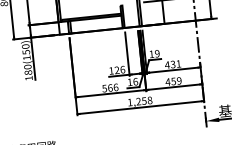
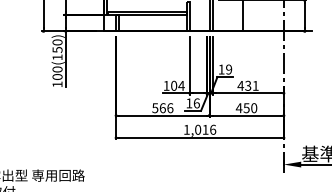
text: (119, 69) -> (177, 85), 126 -> 104
text: (28, 72) -> (57, 76), 180(150) -> 100(150)
text: (179, 81) -> (254, 108), 459 -> 450
text: (144, 100) -> (205, 129), 1,258 -> 1,016

